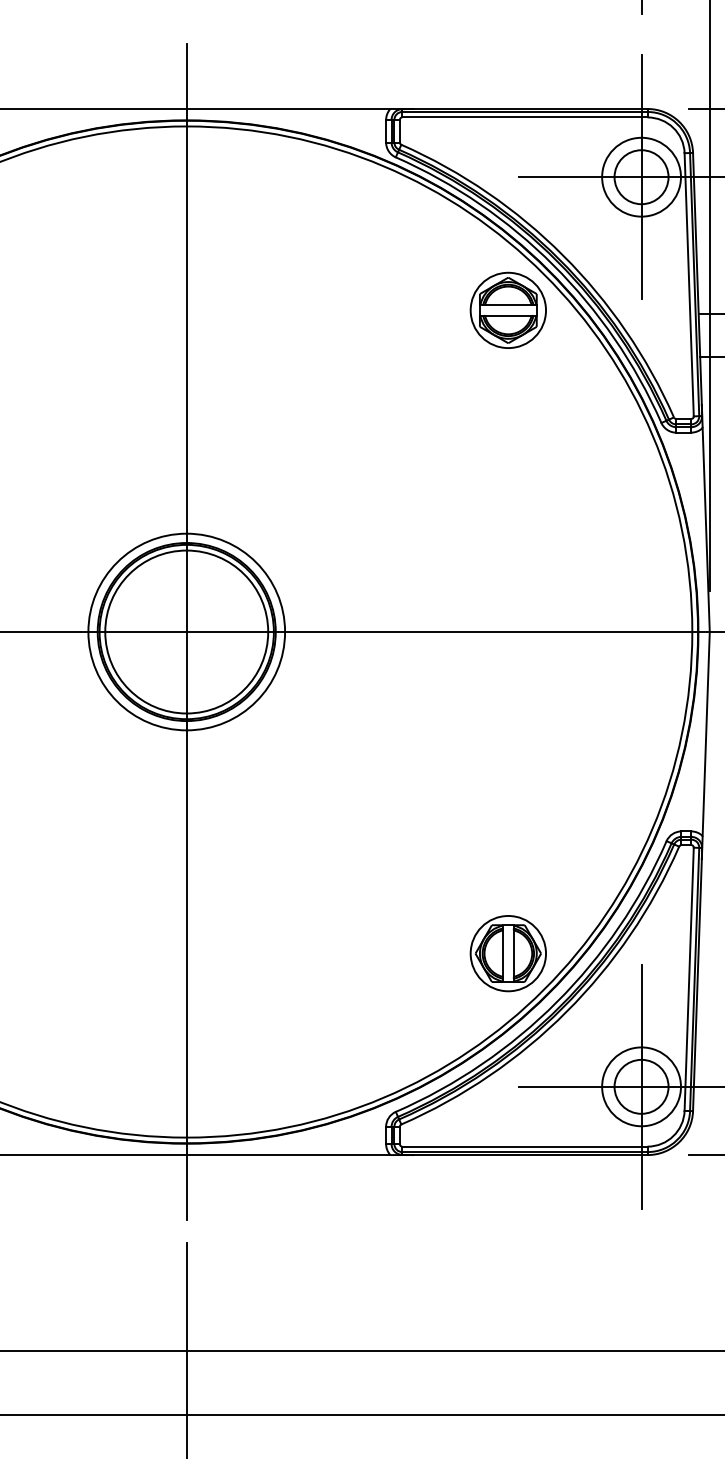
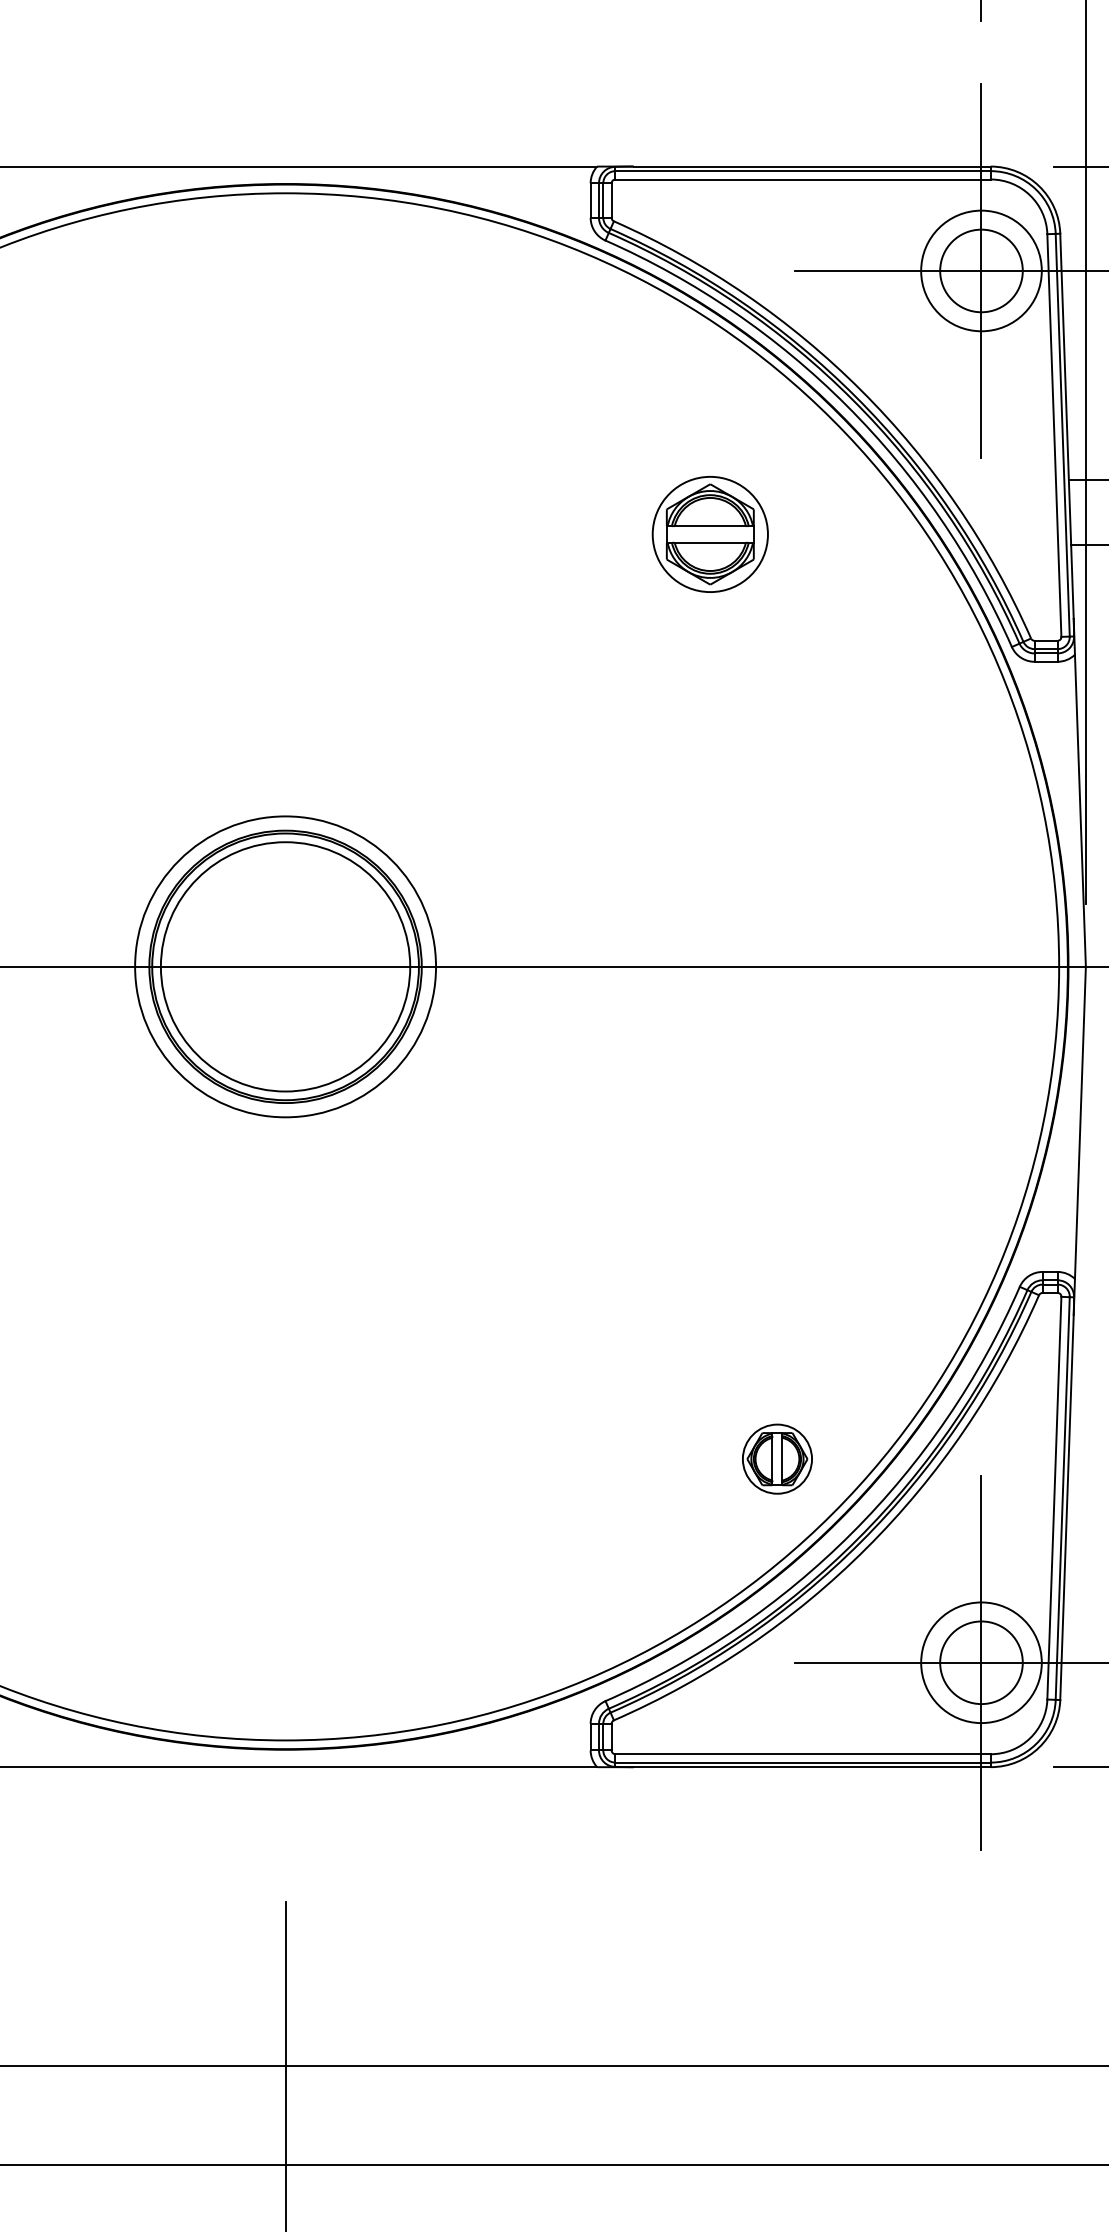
part: (507, 309) -> (709, 533), moved
line: (186, 631) -> (285, 966), removed
part: (507, 953) -> (776, 1458), size x0.6

